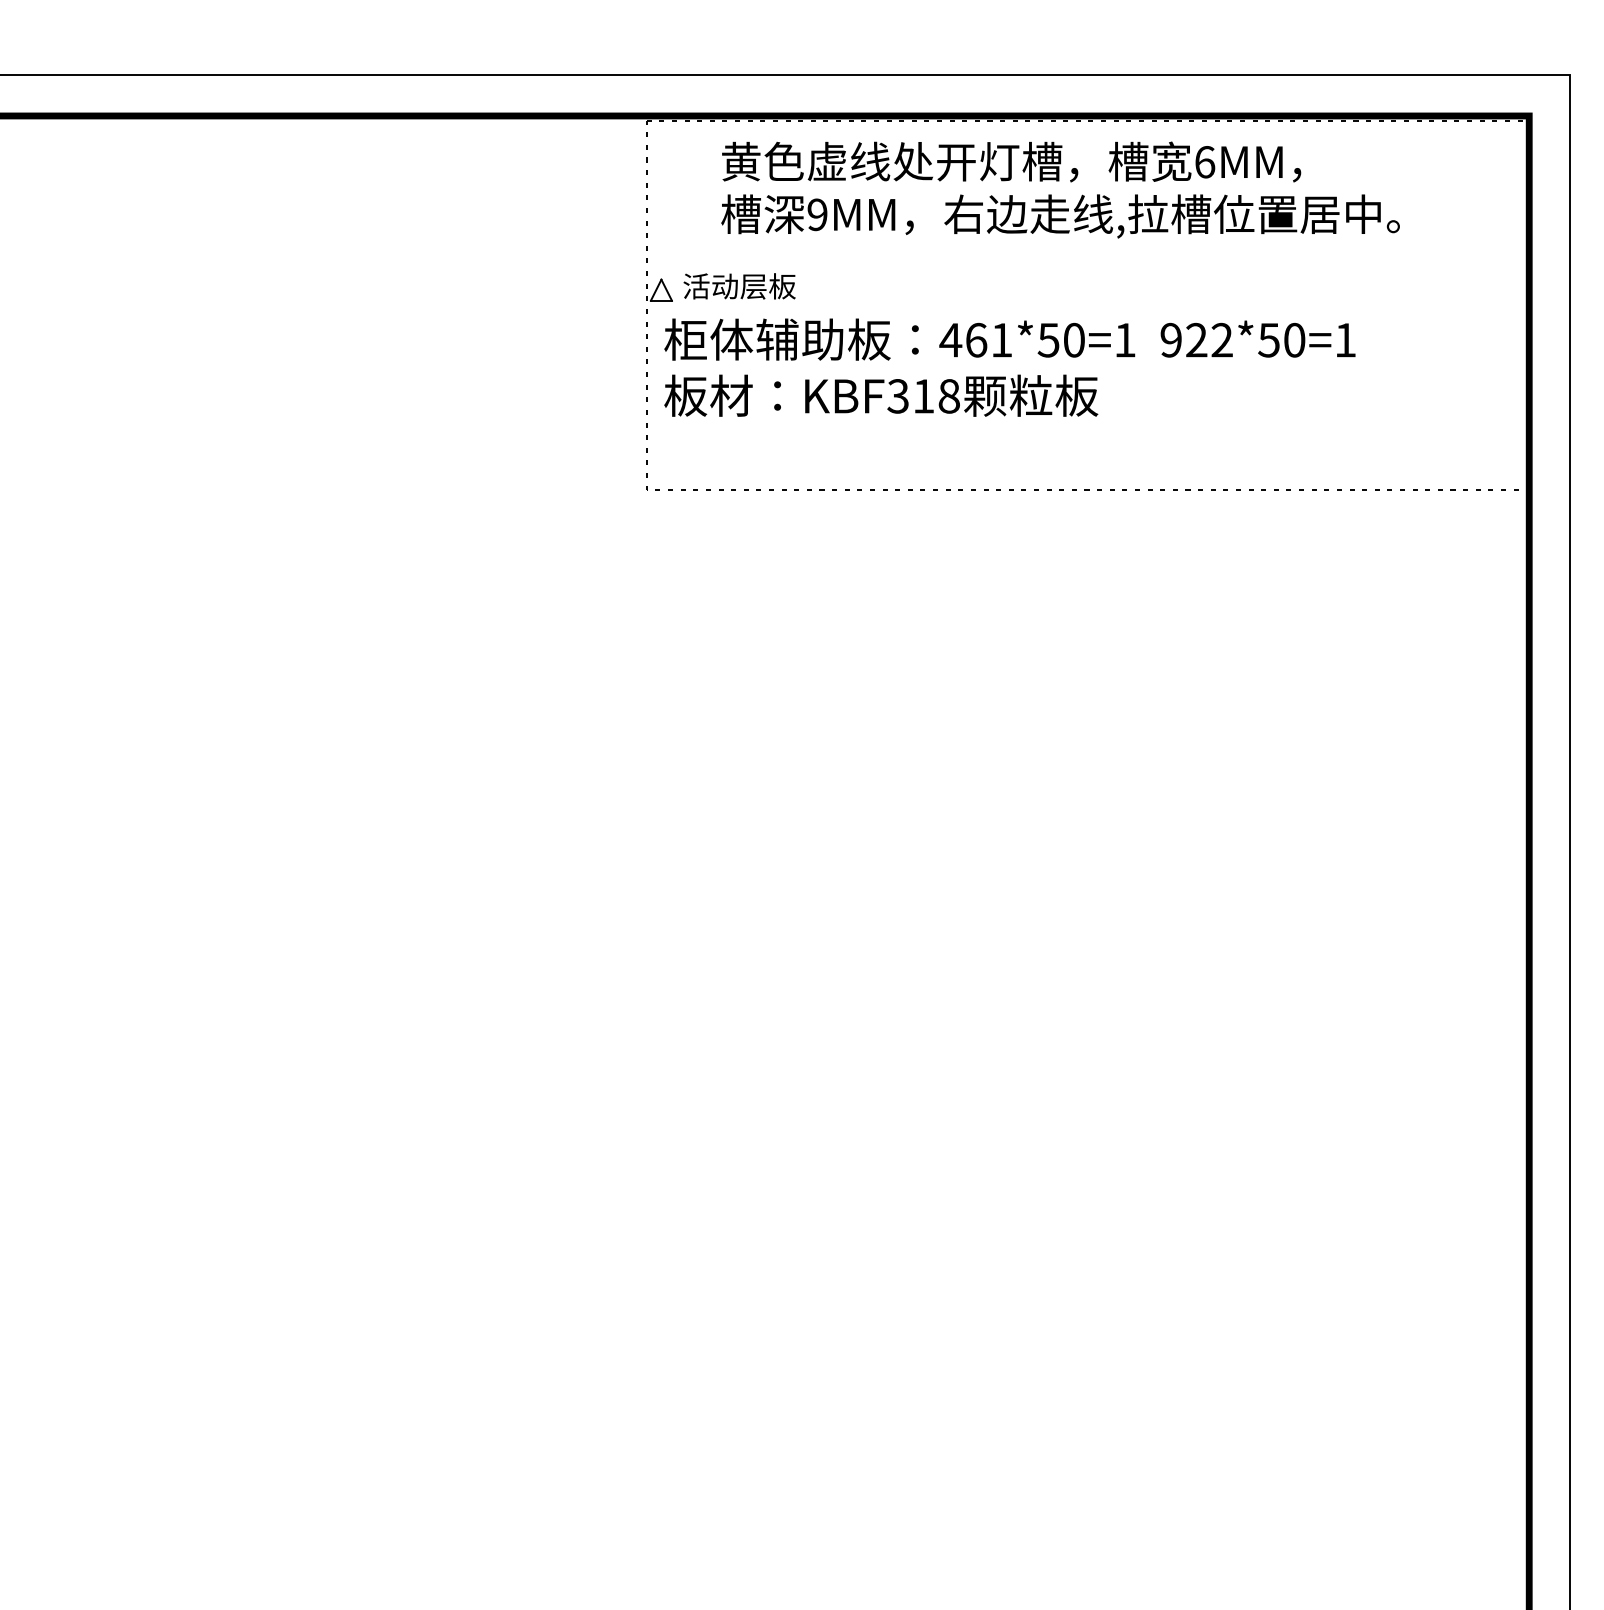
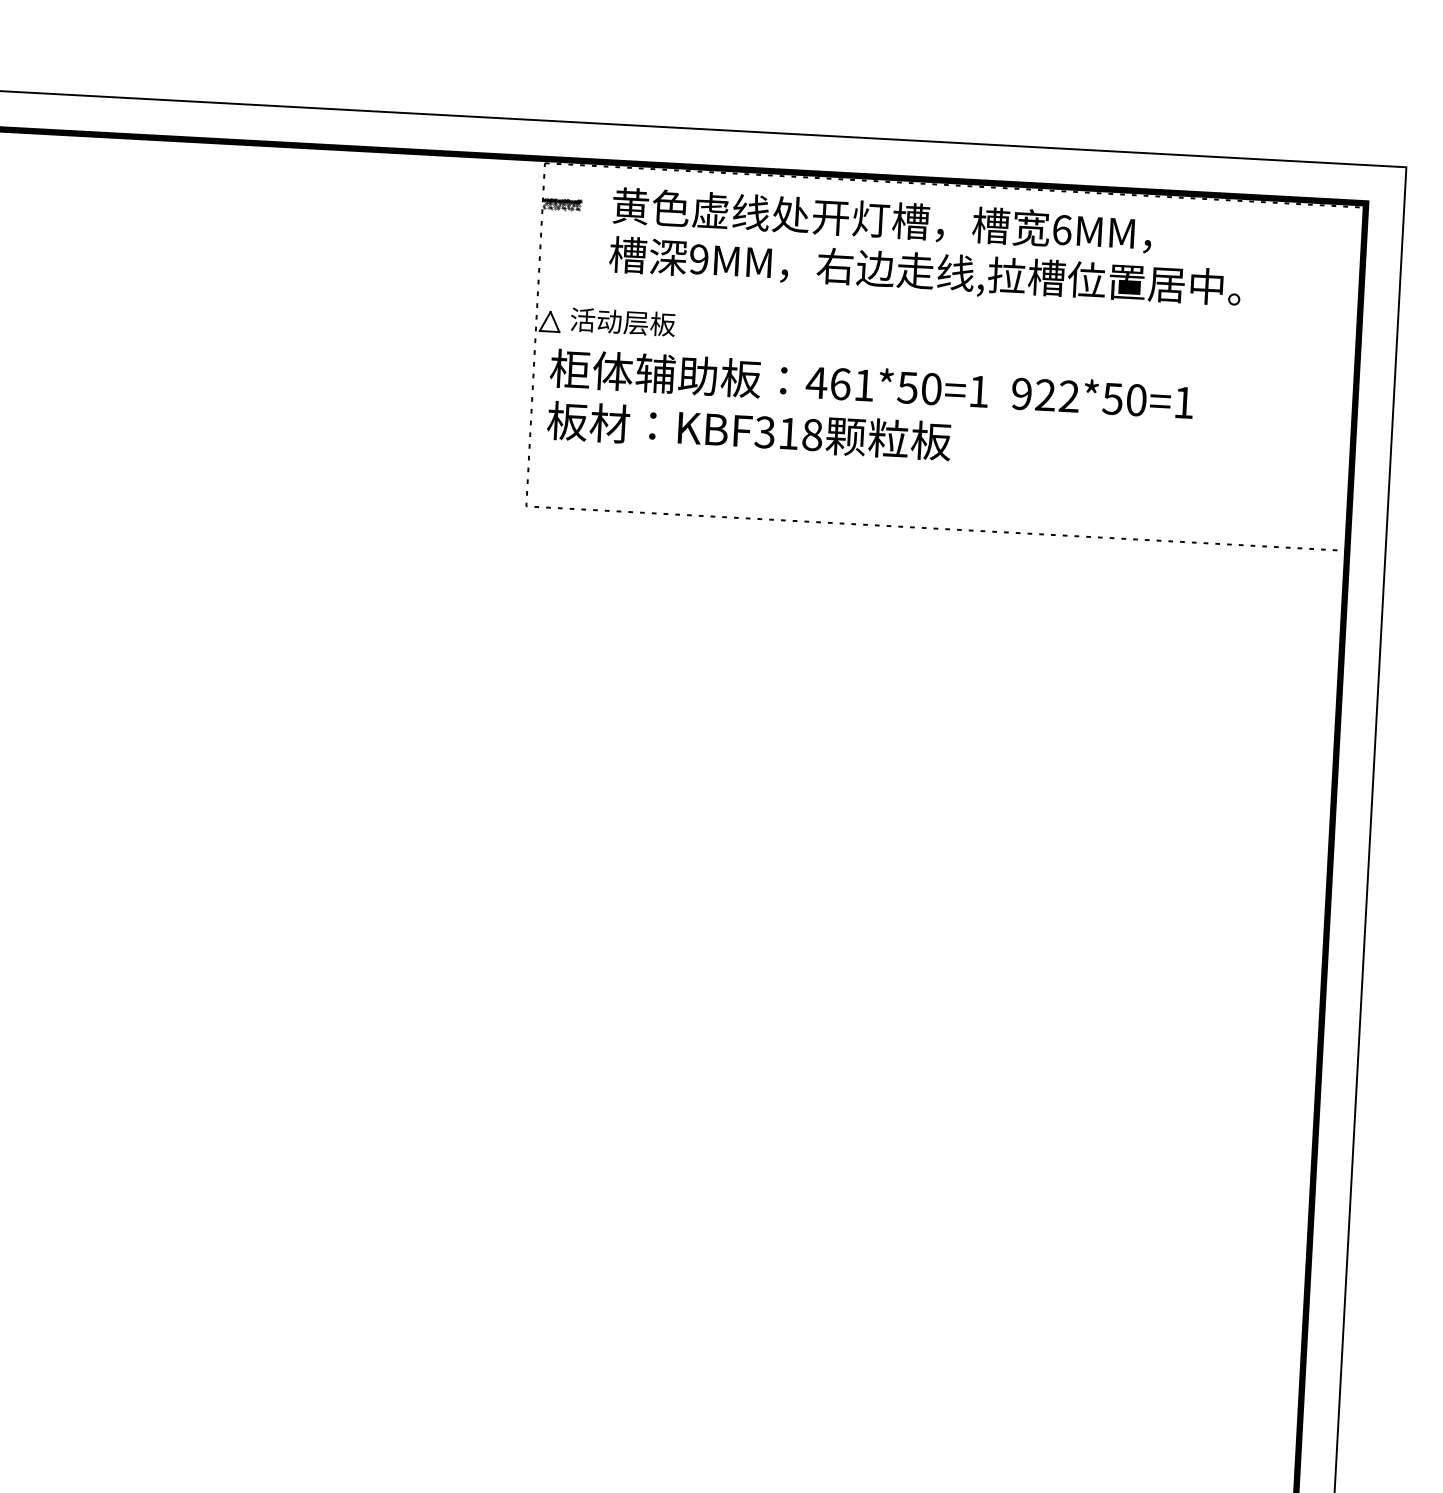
hatch: (666, 163) -> (561, 204), added

